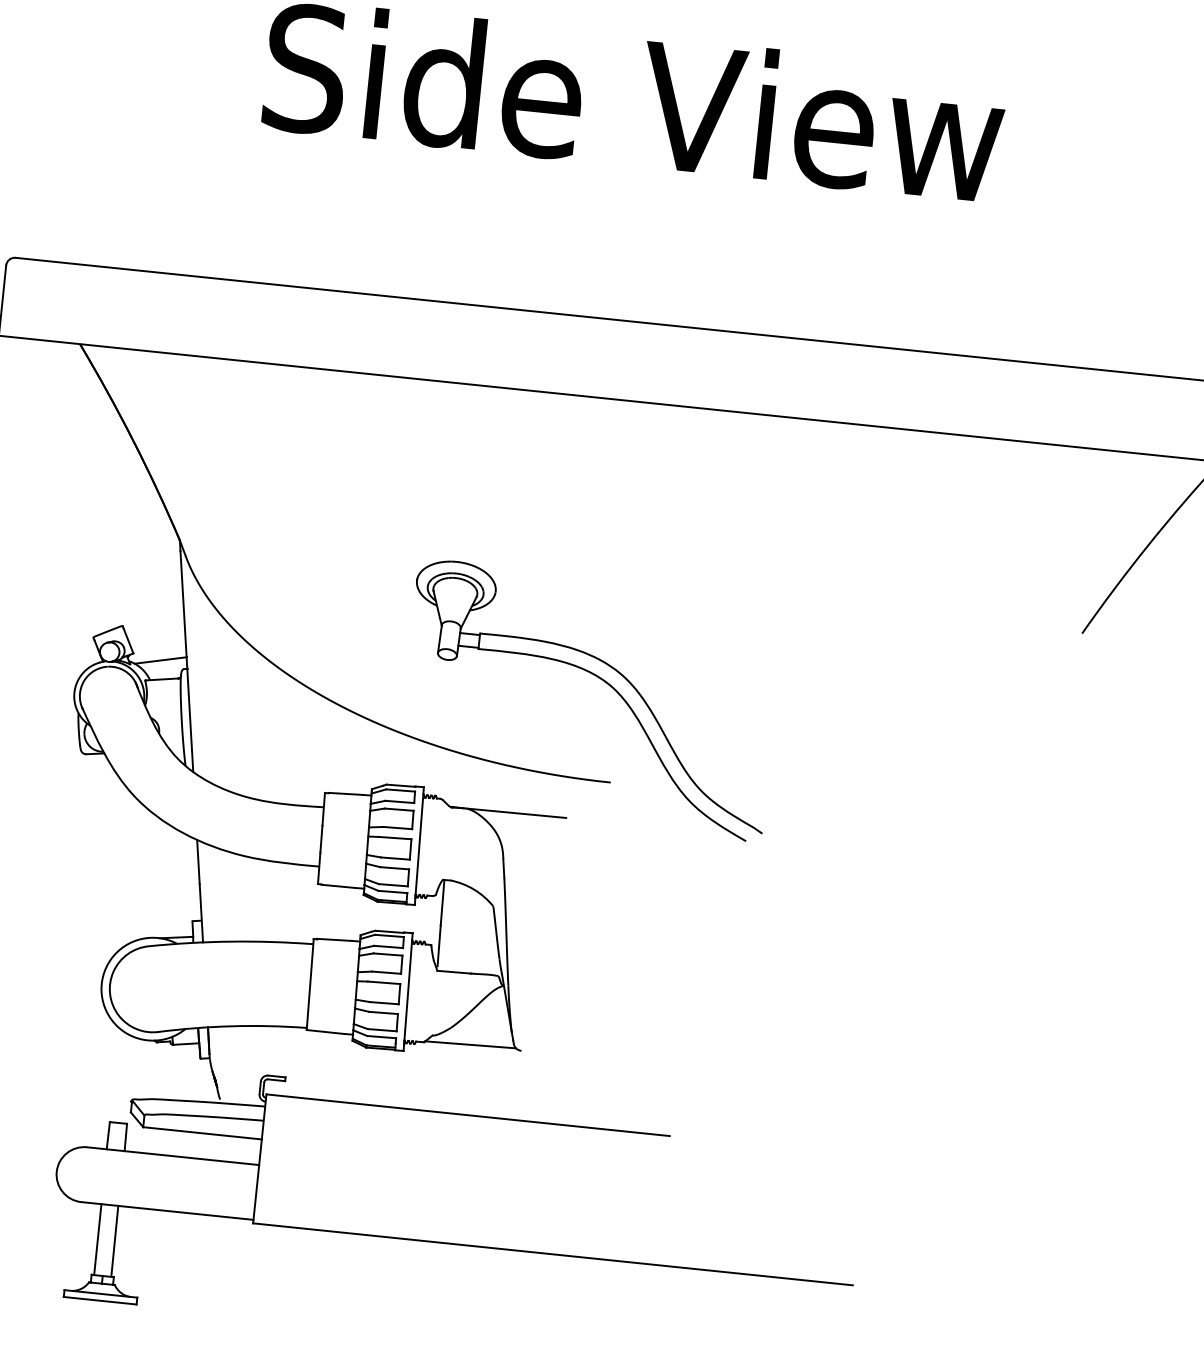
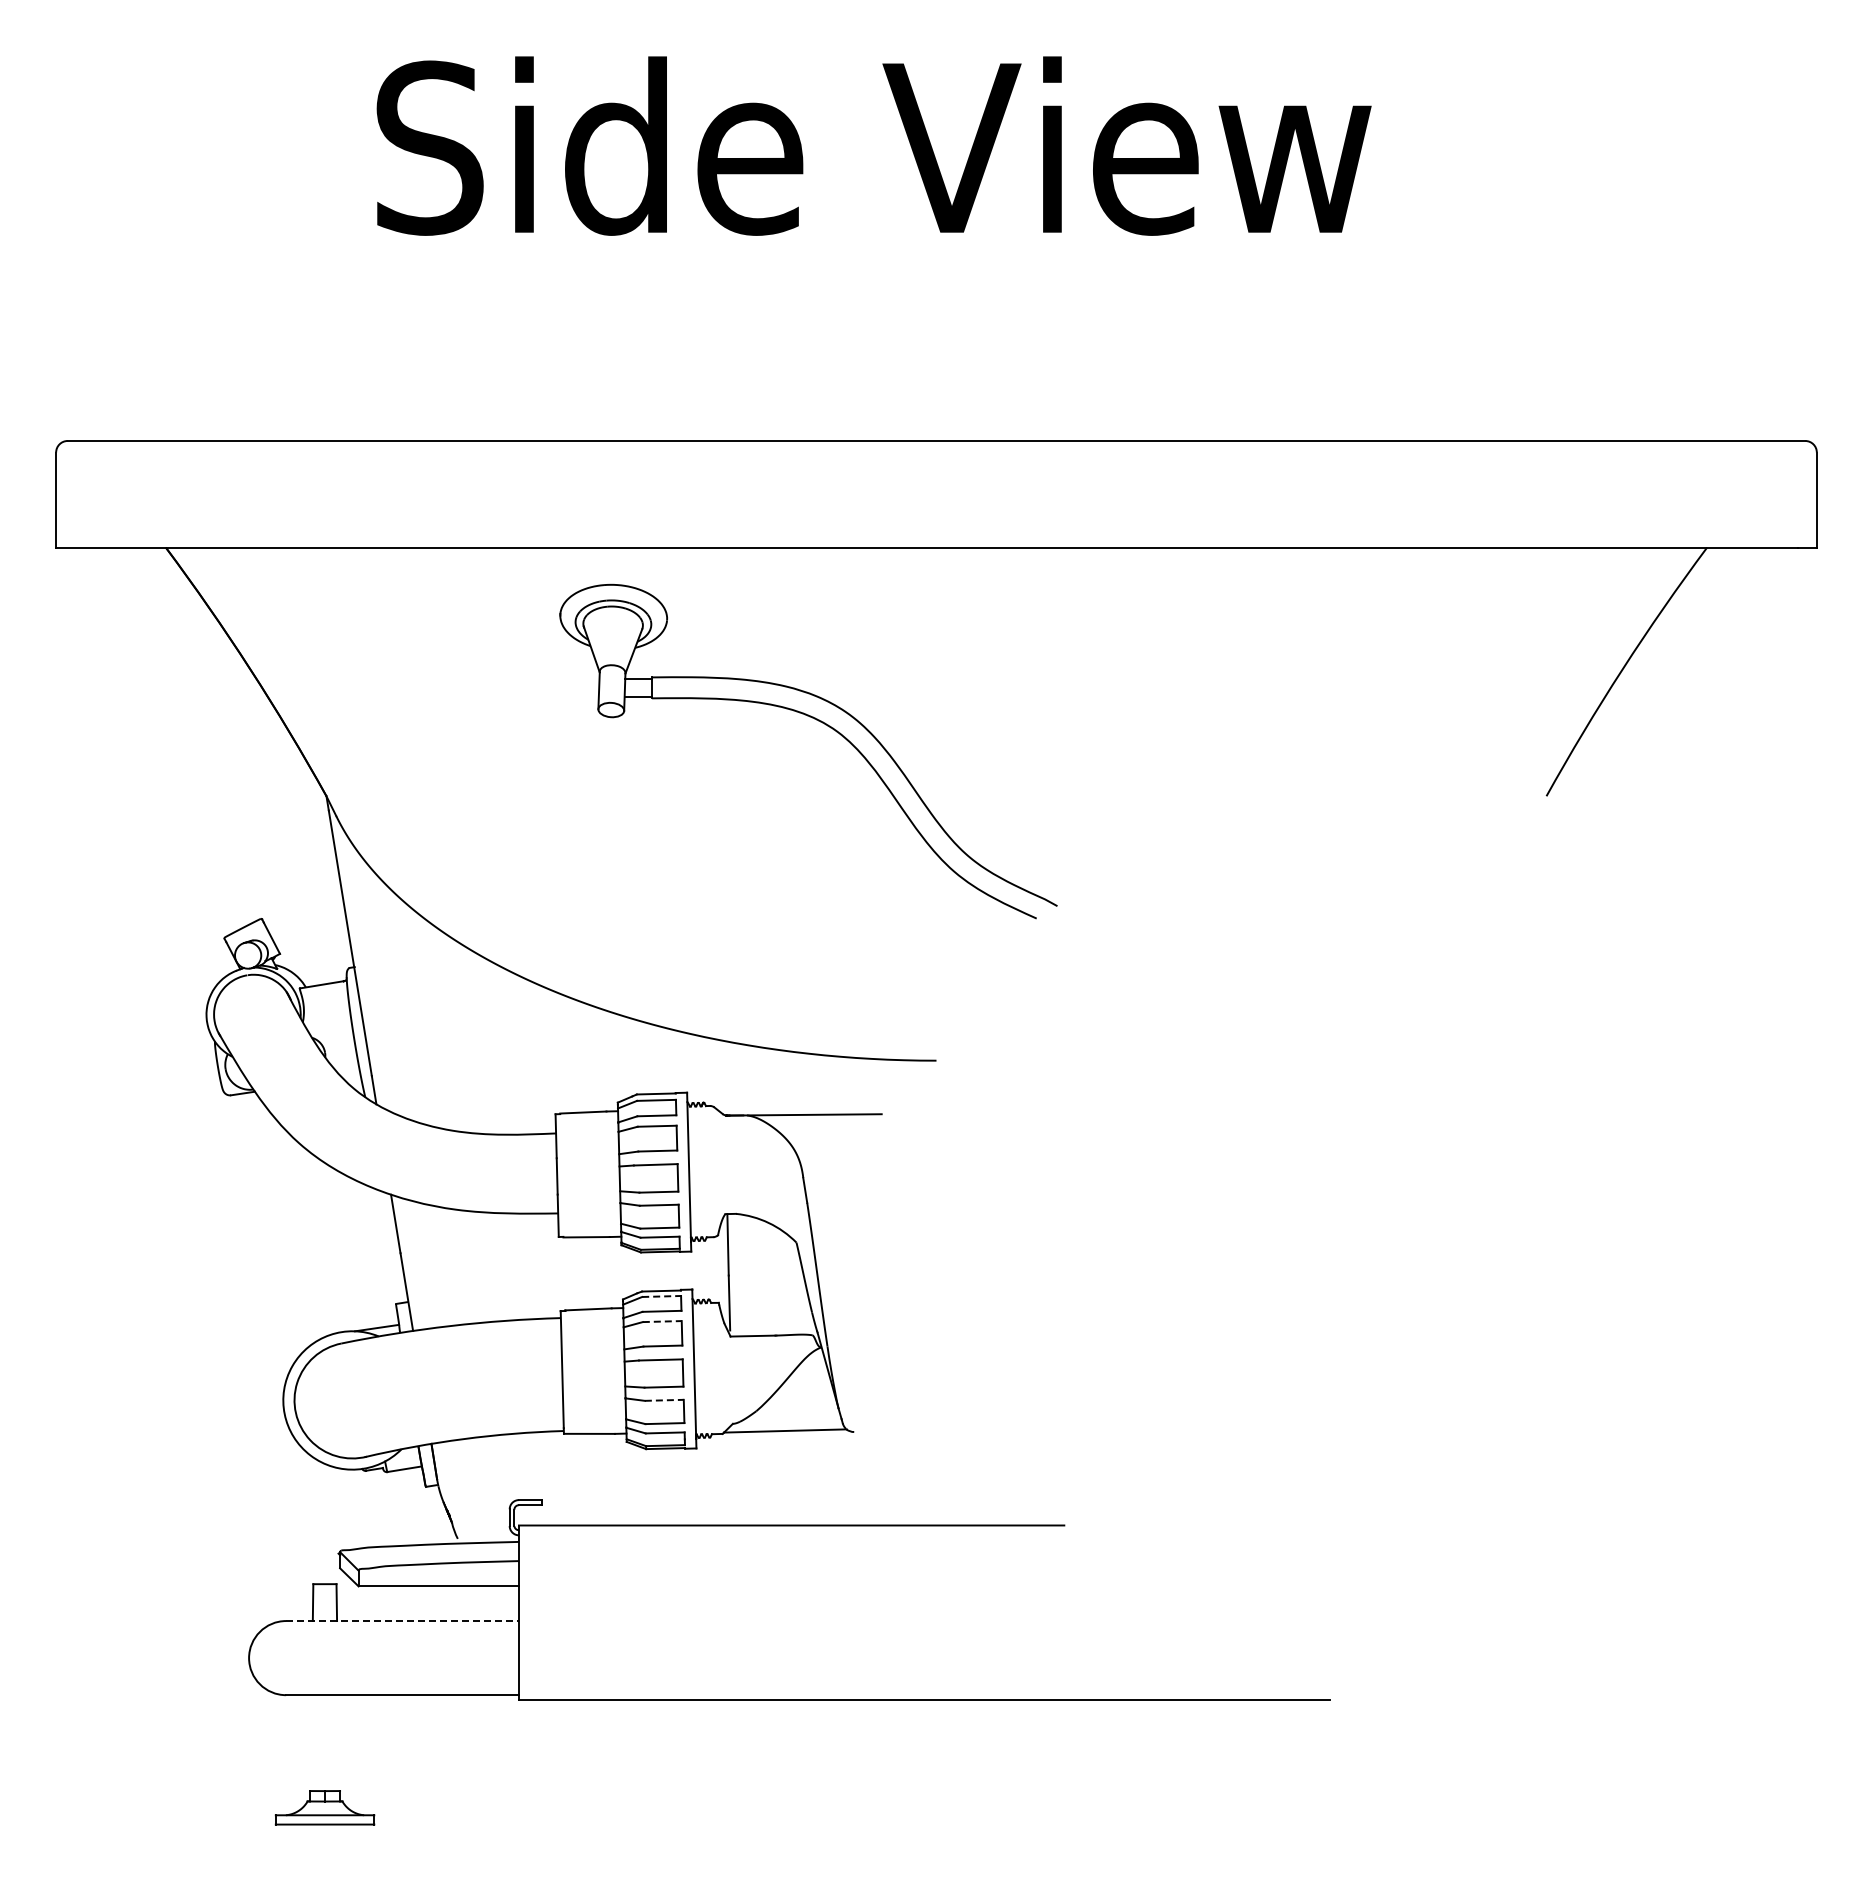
line: (160, 660) -> (317, 959), removed
part: (604, 682) -> (825, 725), moved
line: (390, 936) -> (662, 1296), solid -> dashed
line: (388, 954) -> (662, 1321), solid -> dashed
line: (383, 1013) -> (664, 1400), solid -> dashed
line: (173, 1156) -> (403, 1621), solid -> dashed
line: (97, 1239) -> (313, 1742), removed
line: (114, 1240) -> (336, 1742), removed

